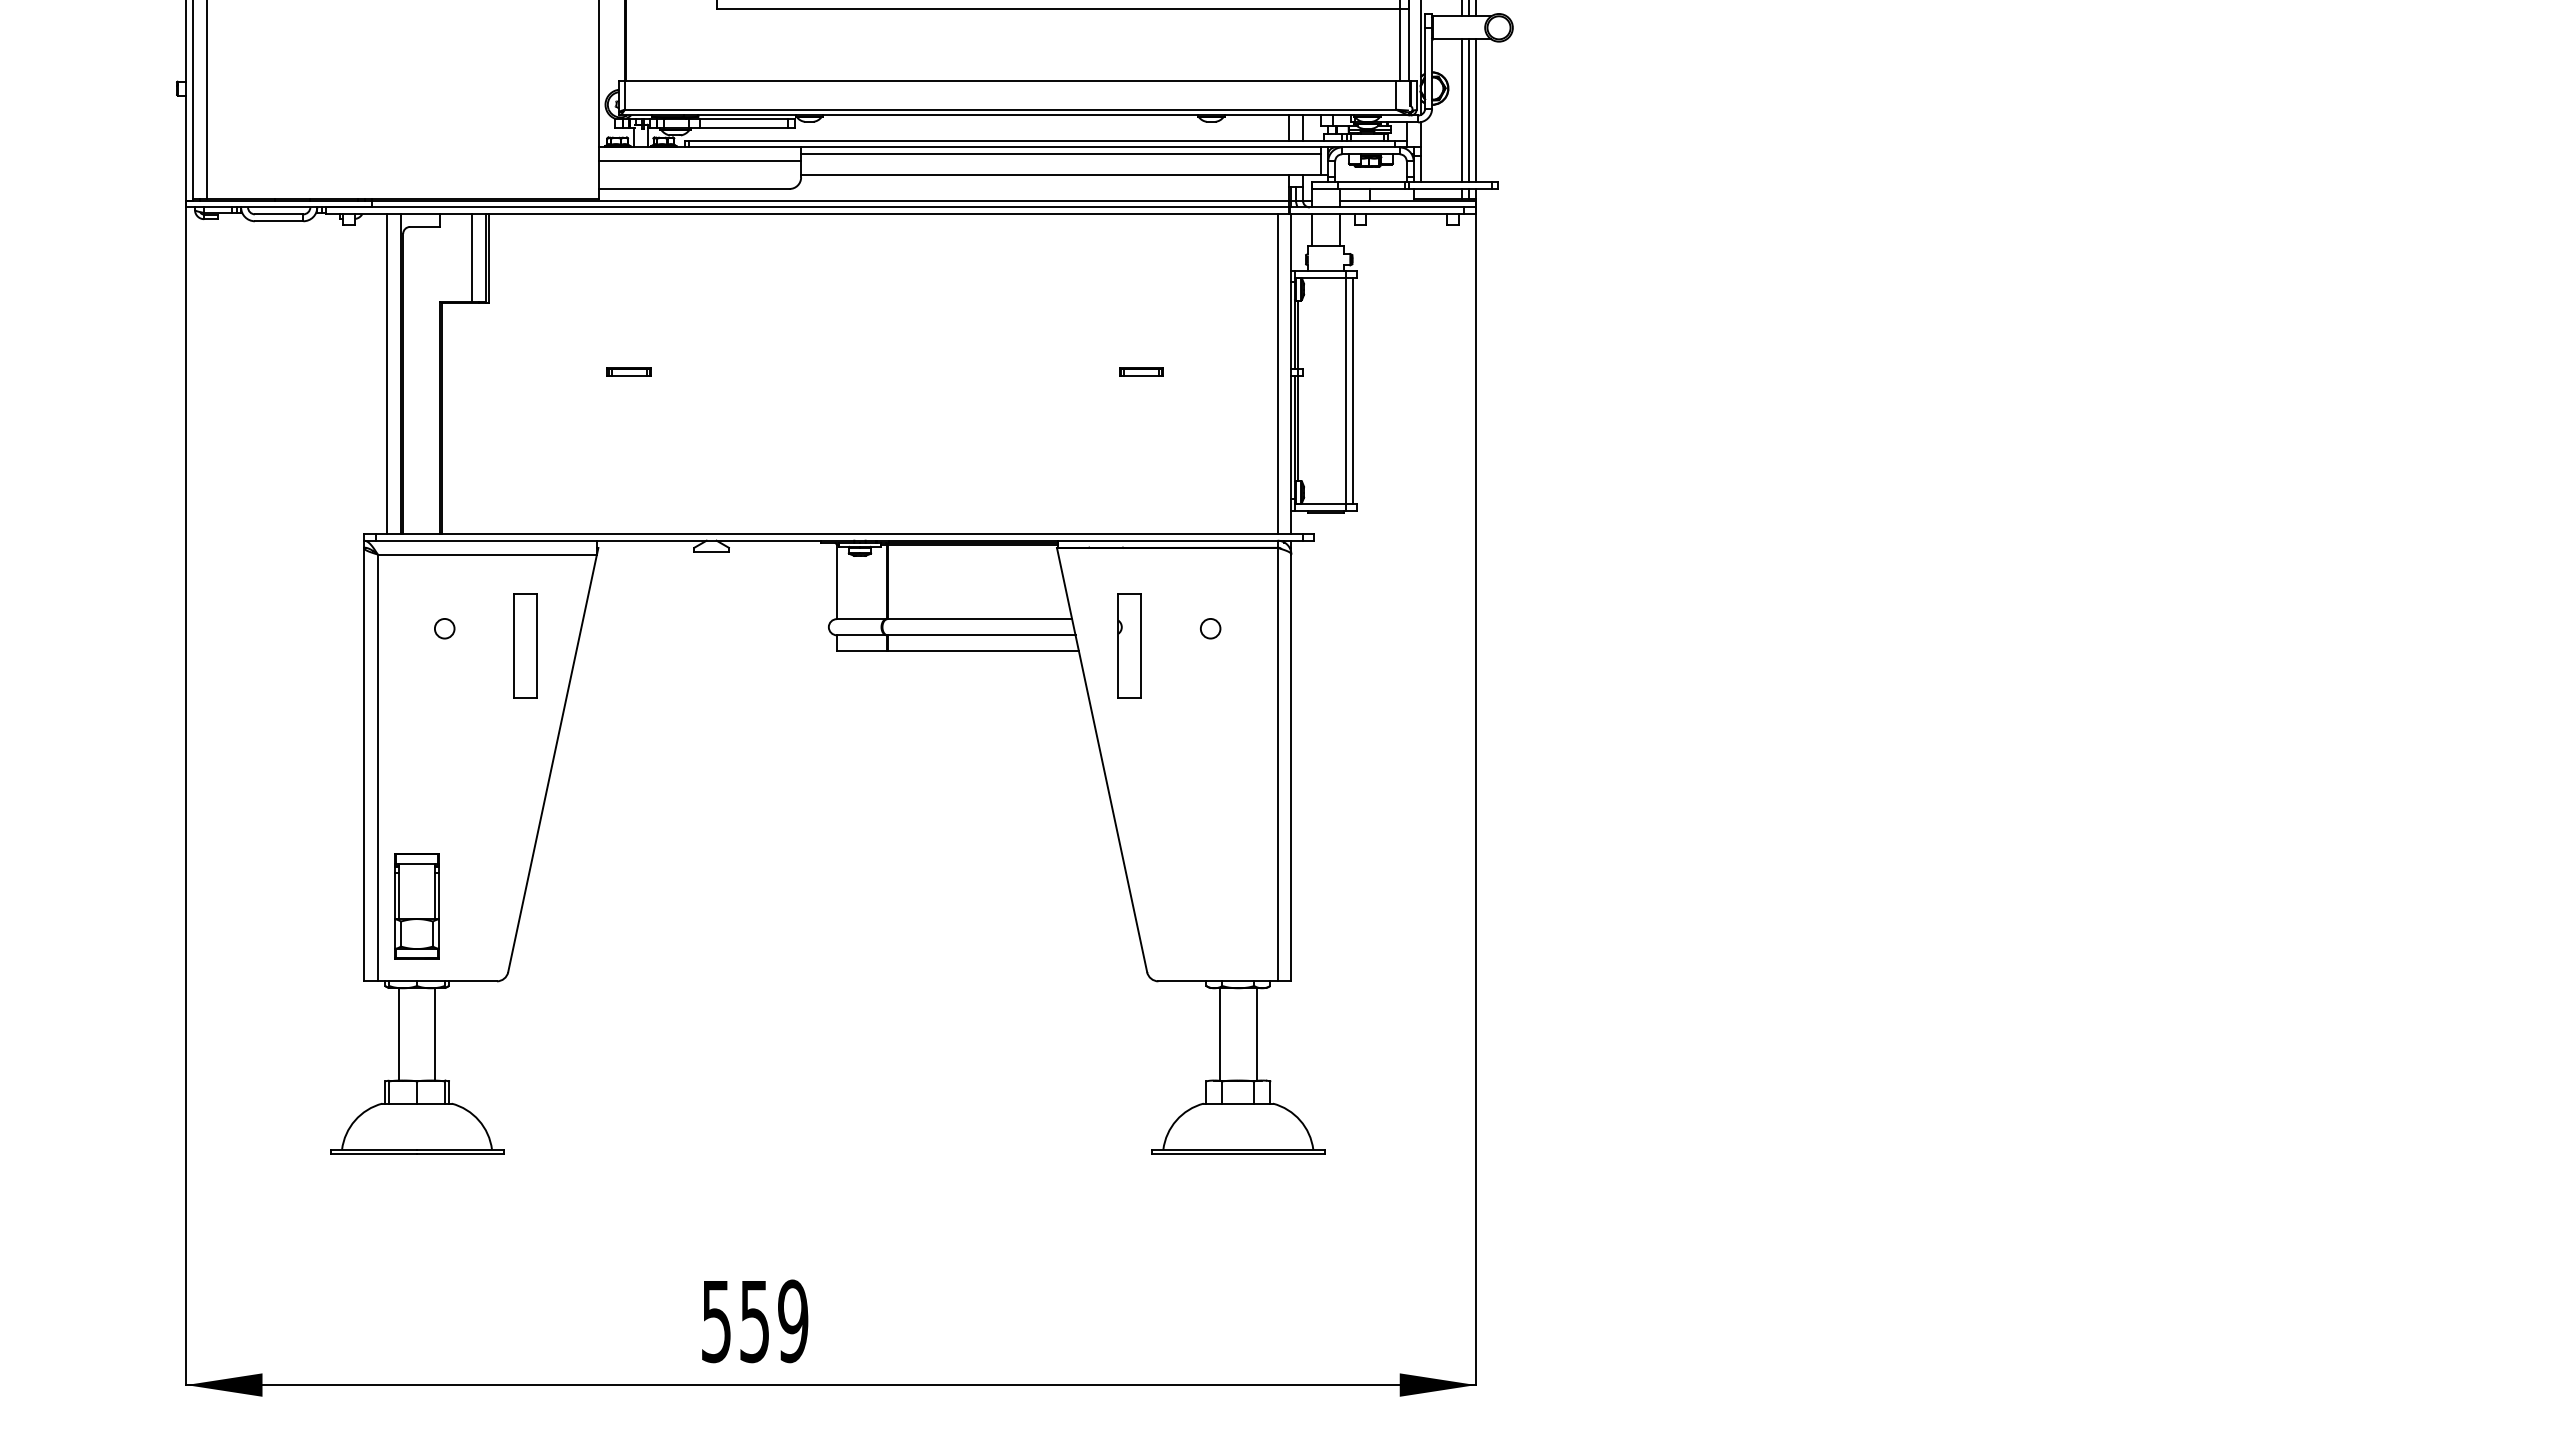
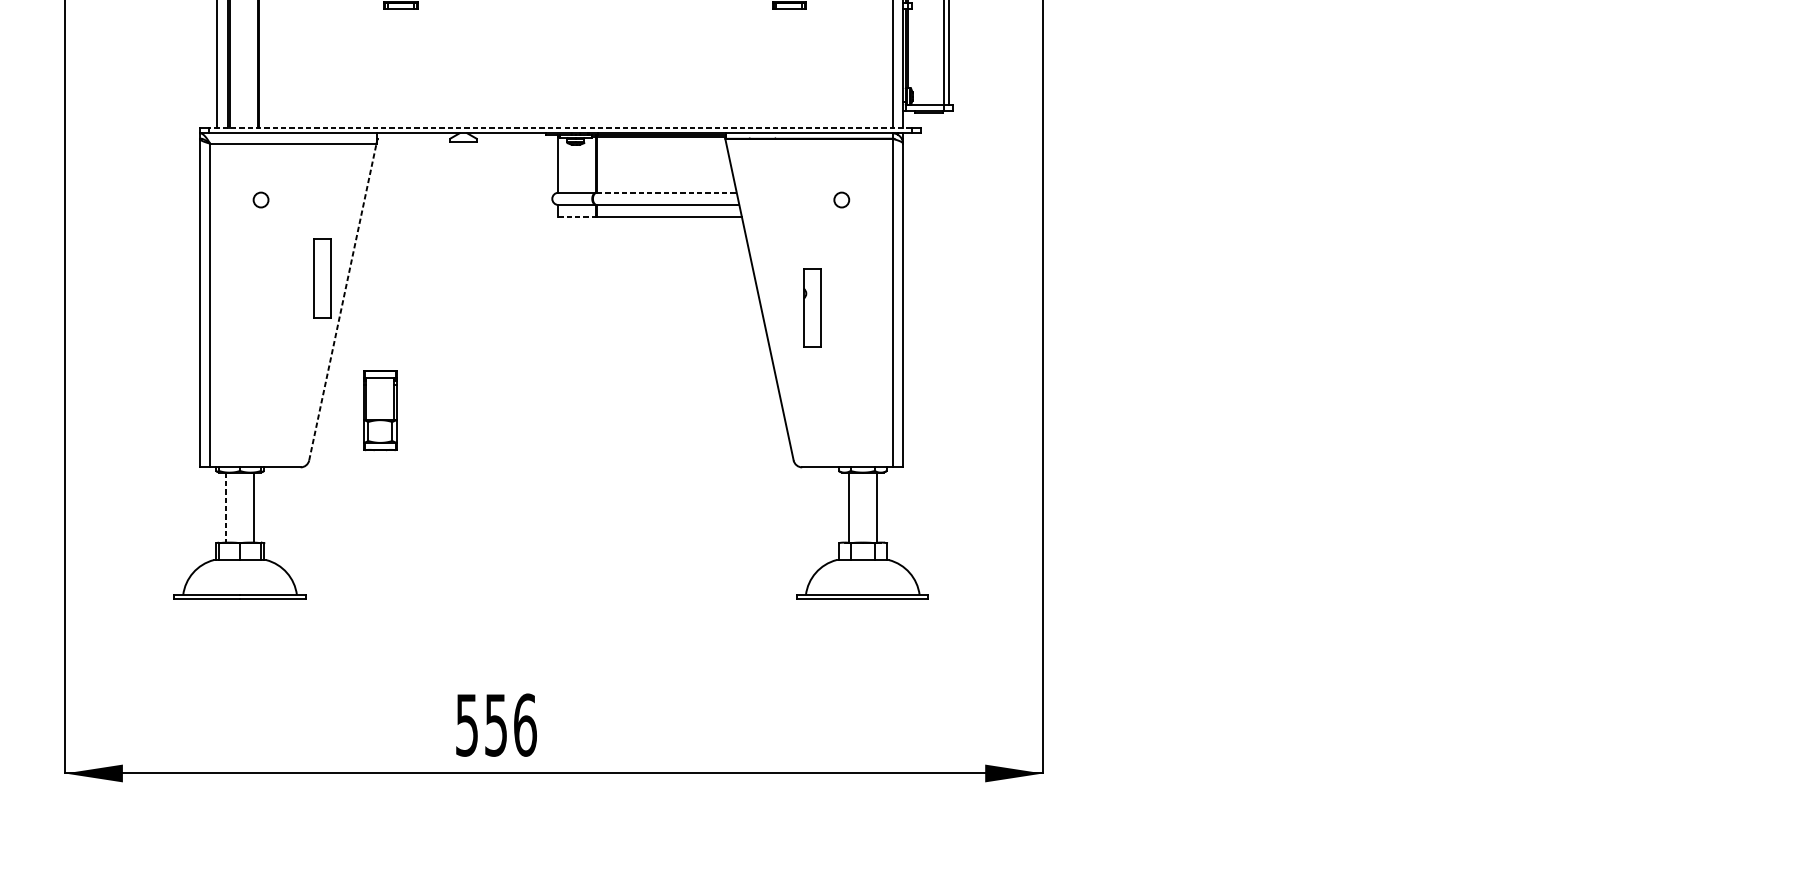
line: (839, 533) -> (560, 127), solid -> dashed
line: (980, 619) -> (667, 193), solid -> dashed
part: (525, 645) -> (322, 277), moved
part: (1129, 645) -> (812, 307), moved
line: (861, 651) -> (577, 217), solid -> dashed
line: (552, 762) -> (342, 301), solid -> dashed
part: (416, 906) -> (379, 410), moved
line: (398, 1034) -> (226, 507), solid -> dashed
text: (793, 1321) -> (525, 725), 559 -> 556

